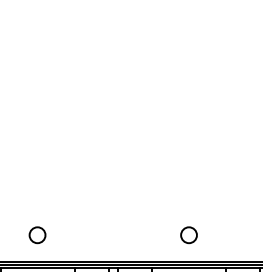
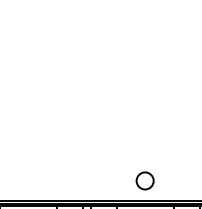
circle: (37, 234) -> (28, 180), removed
circle: (189, 234) -> (145, 180), size x1.4

